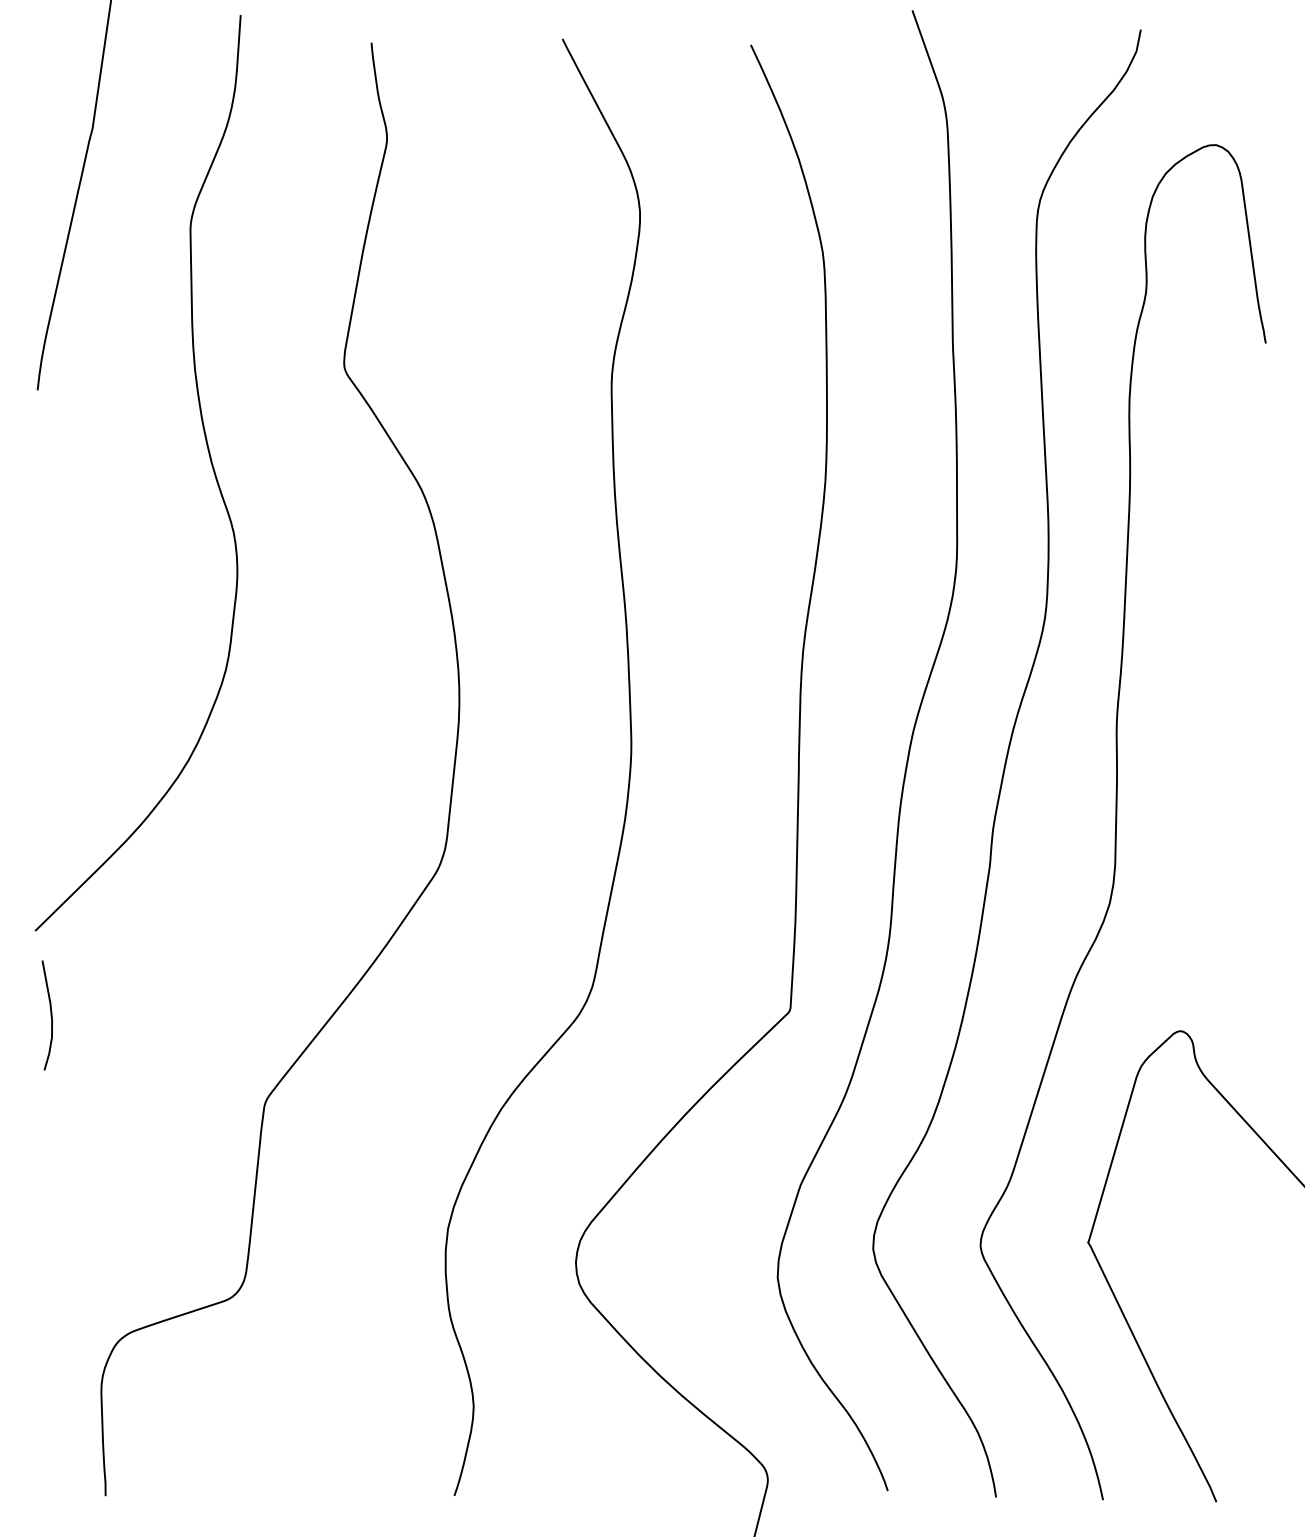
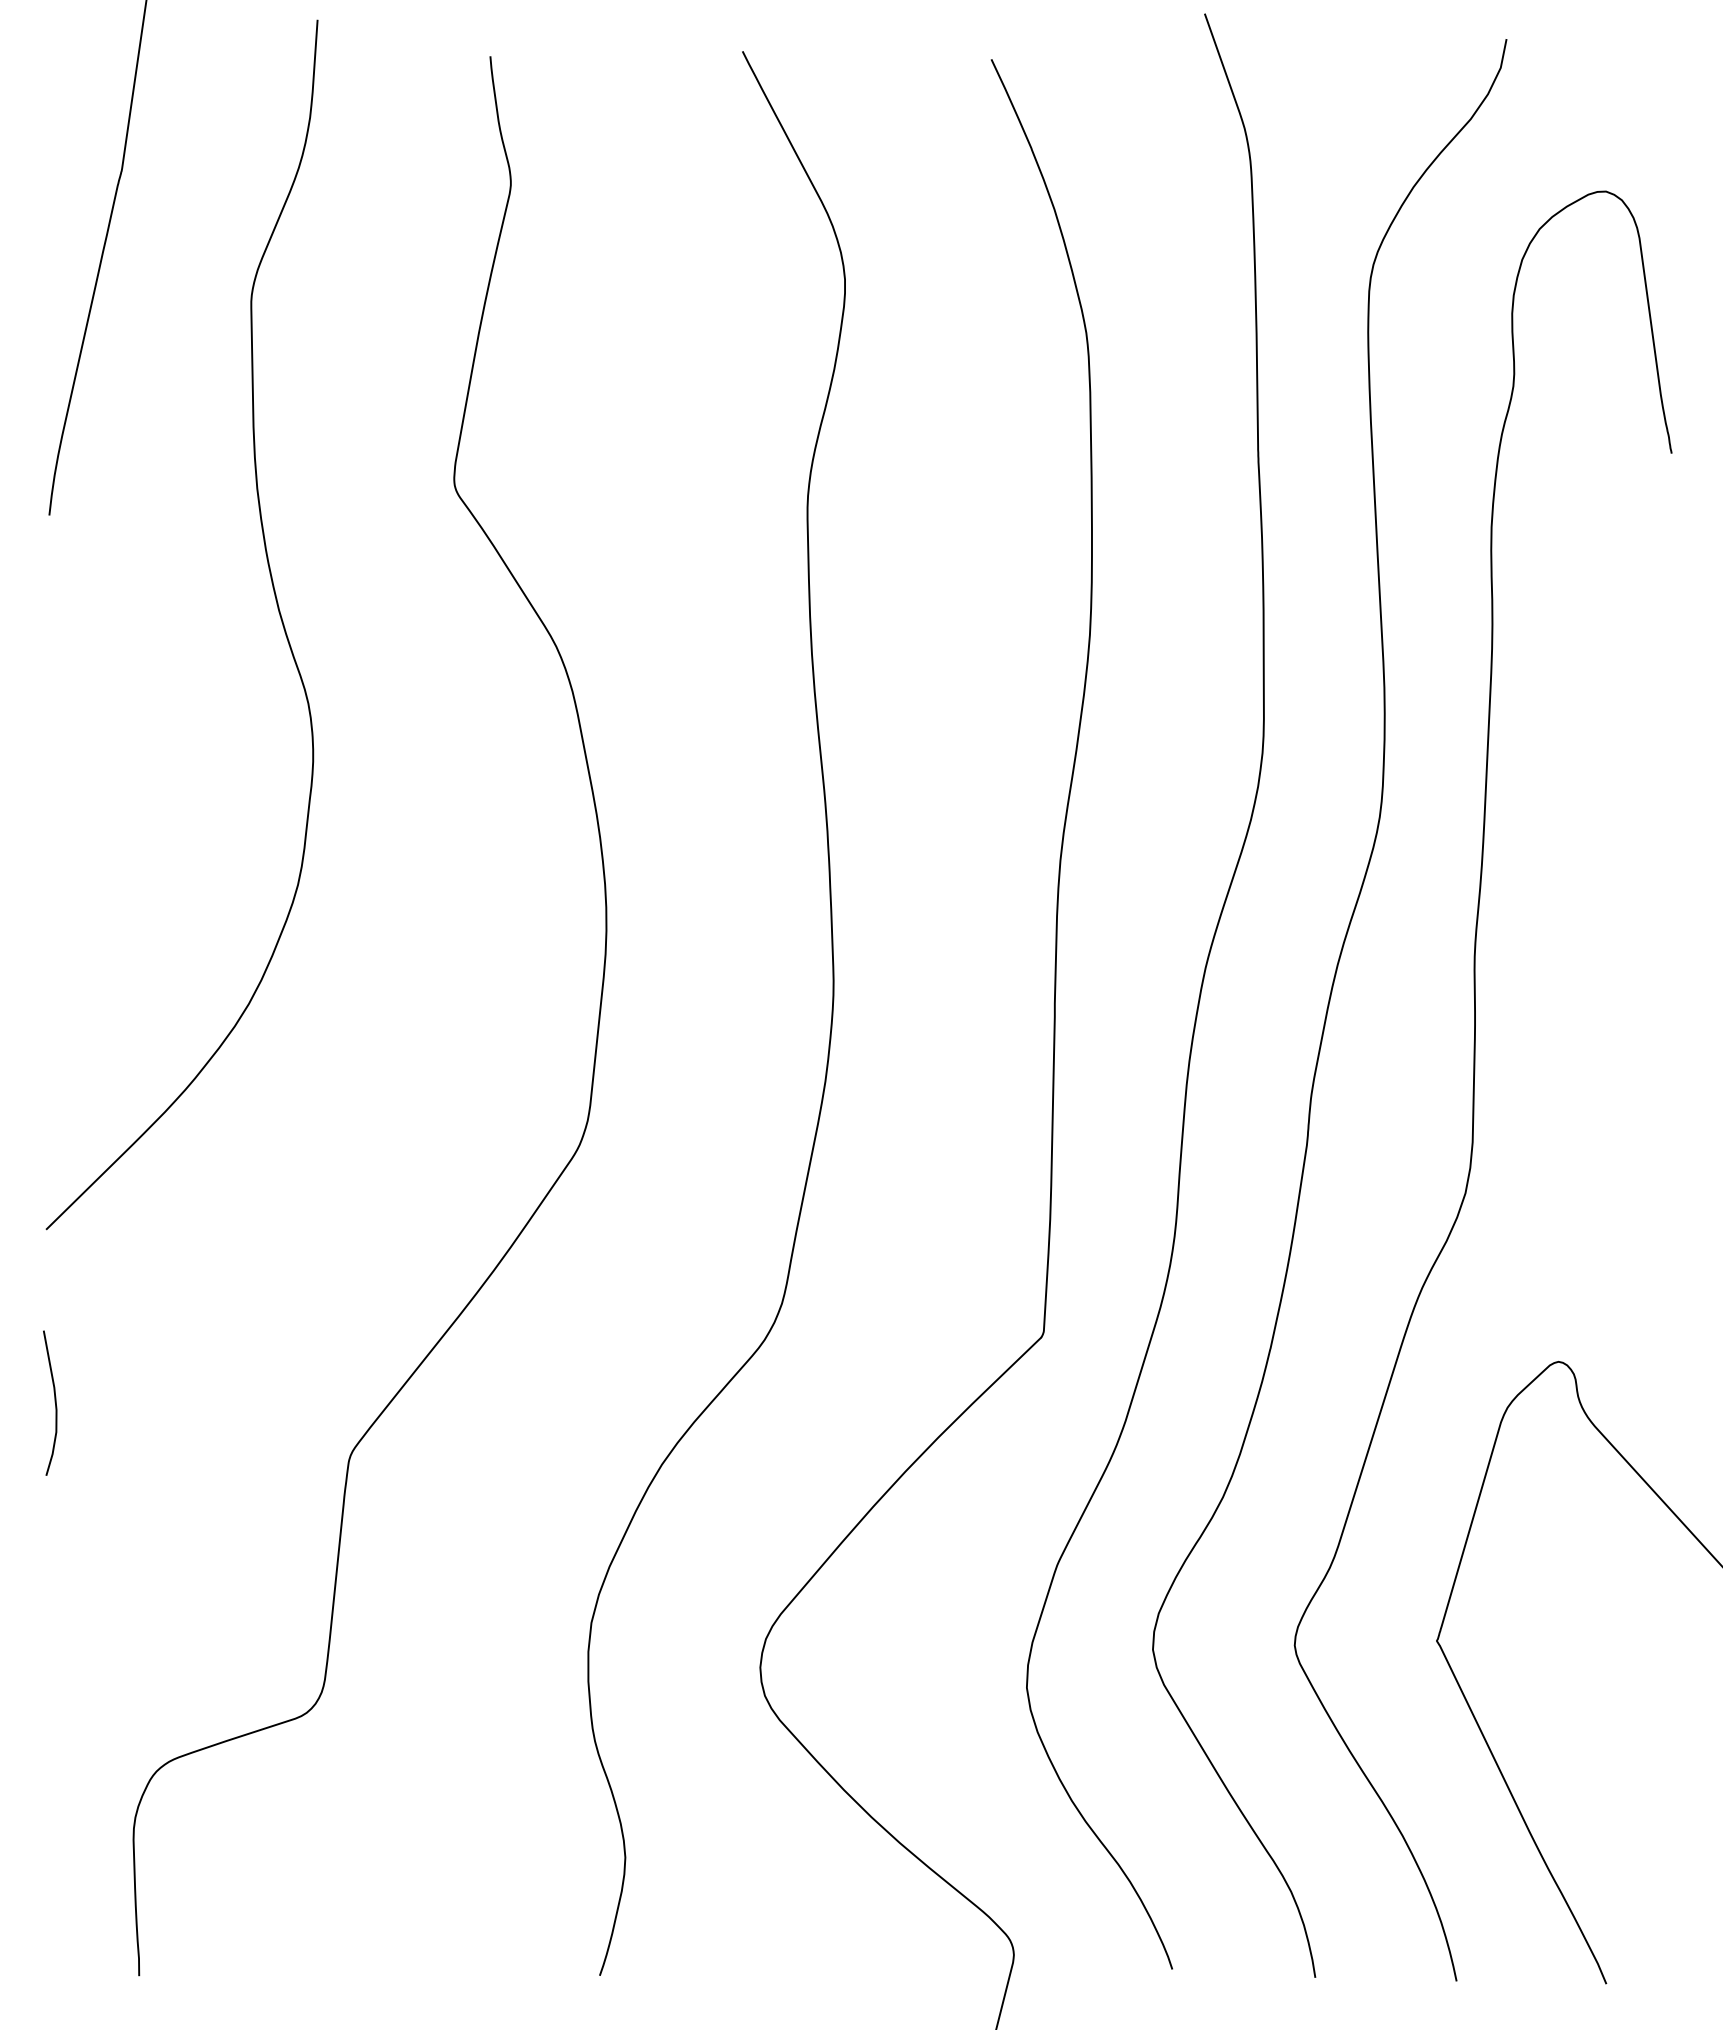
curve: (50, 1014) -> (54, 1402), moved

